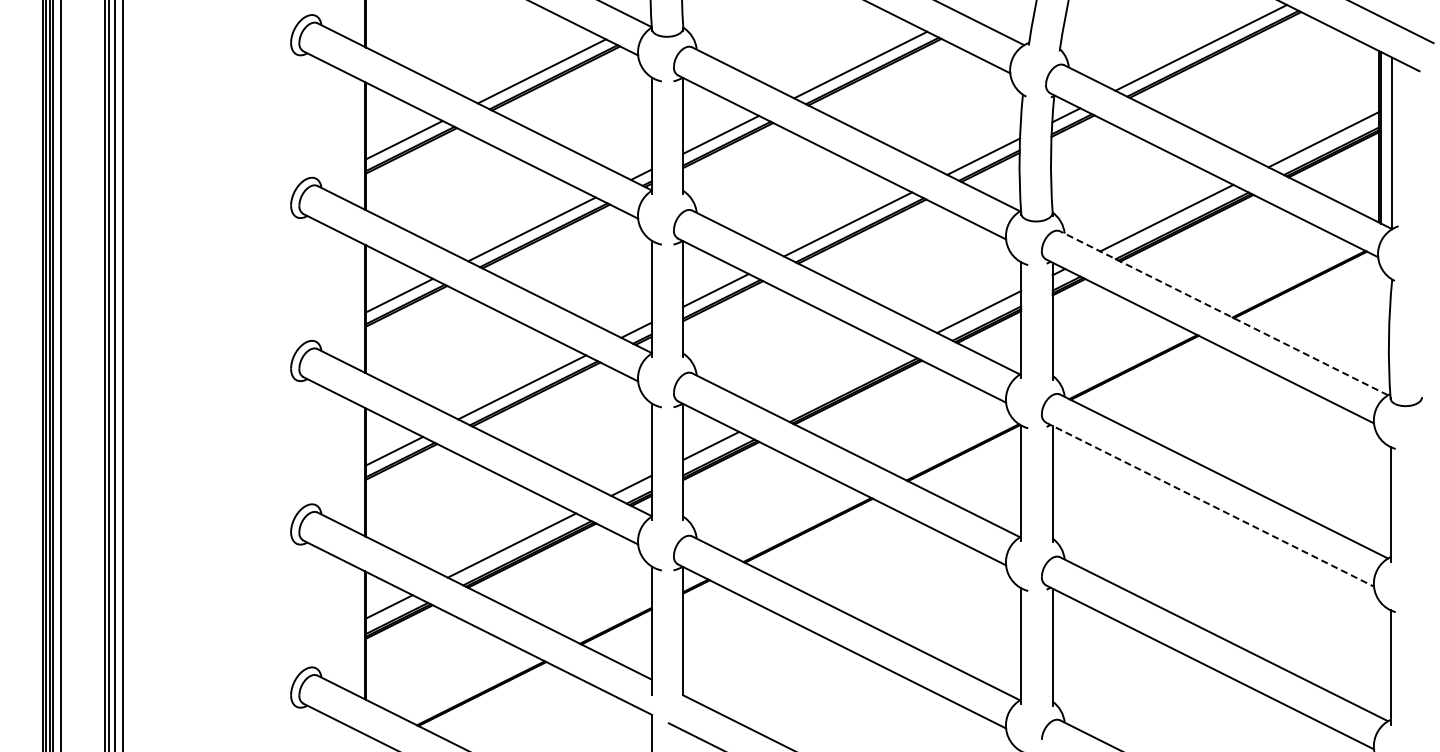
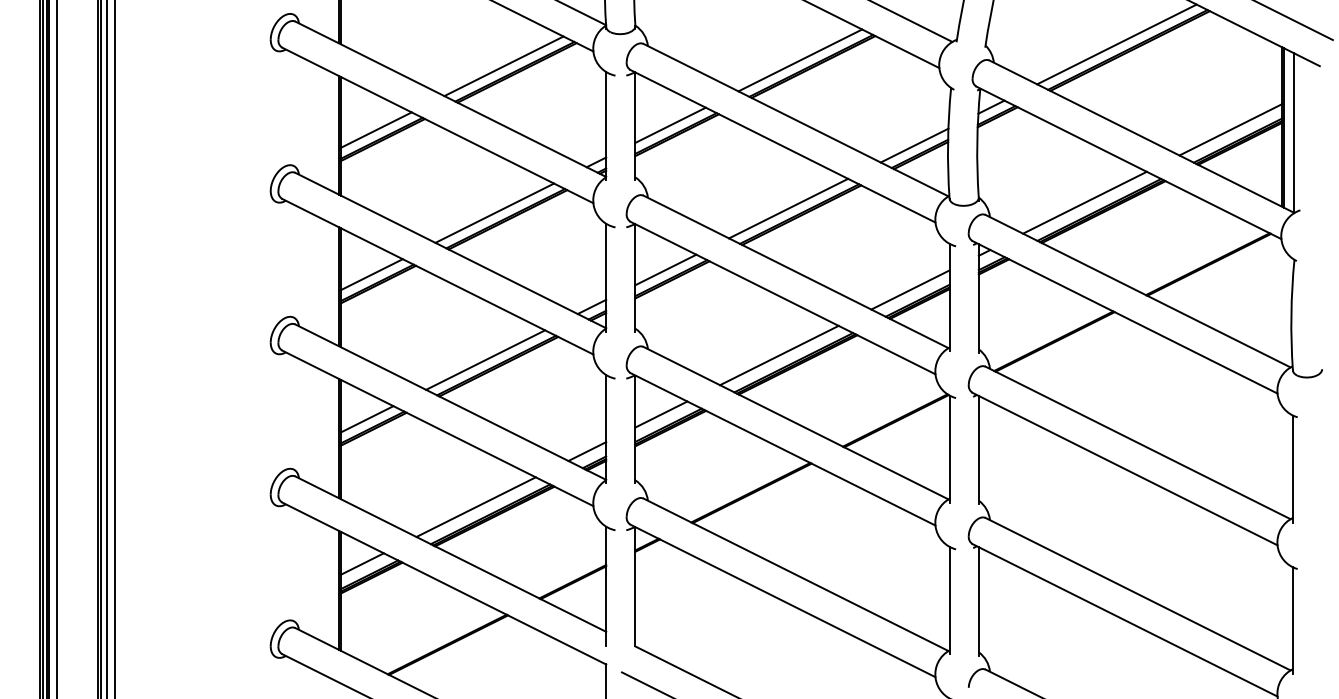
line: (1223, 313) -> (1137, 291), dashed -> solid
line: (837, 382) -> (778, 355), added
line: (1210, 504) -> (1125, 468), dashed -> solid

